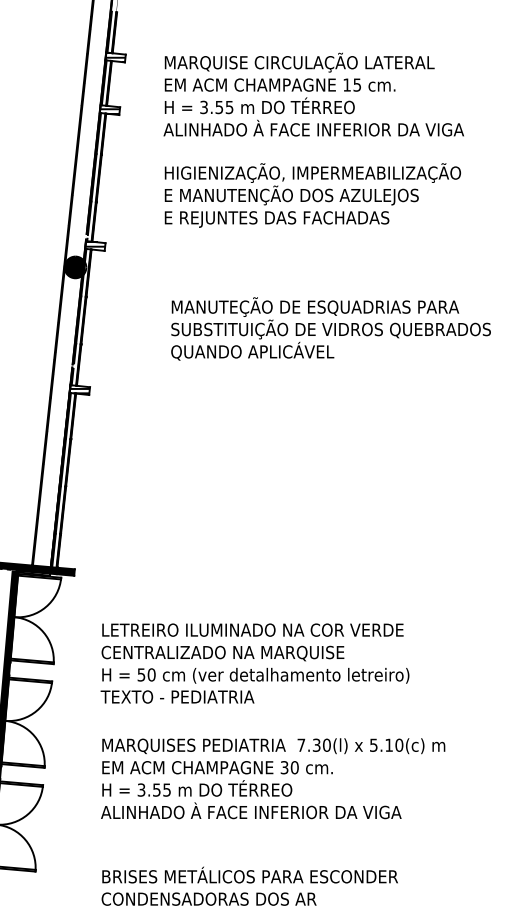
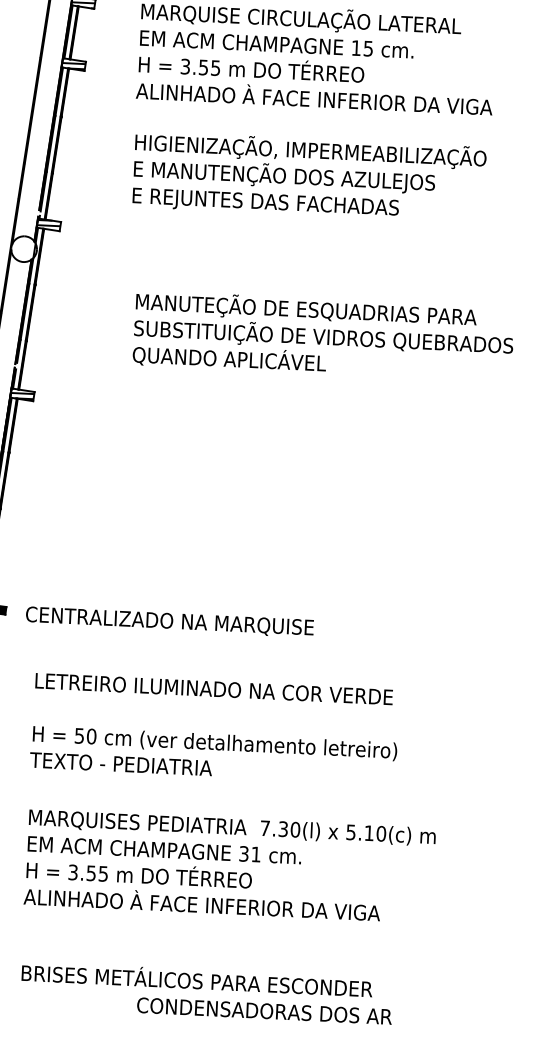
fill: (74, 267) -> (22, 249), removed
text: (222, 653) -> (169, 622), moved
text: (294, 767) -> (255, 854), 30 -> 31
text: (208, 898) -> (263, 1010), moved

